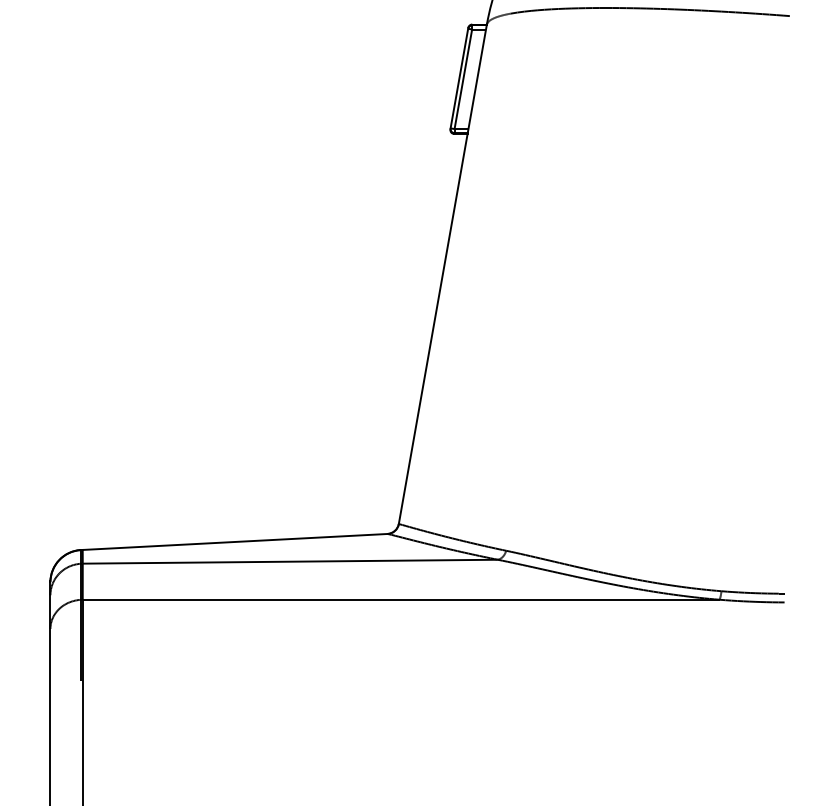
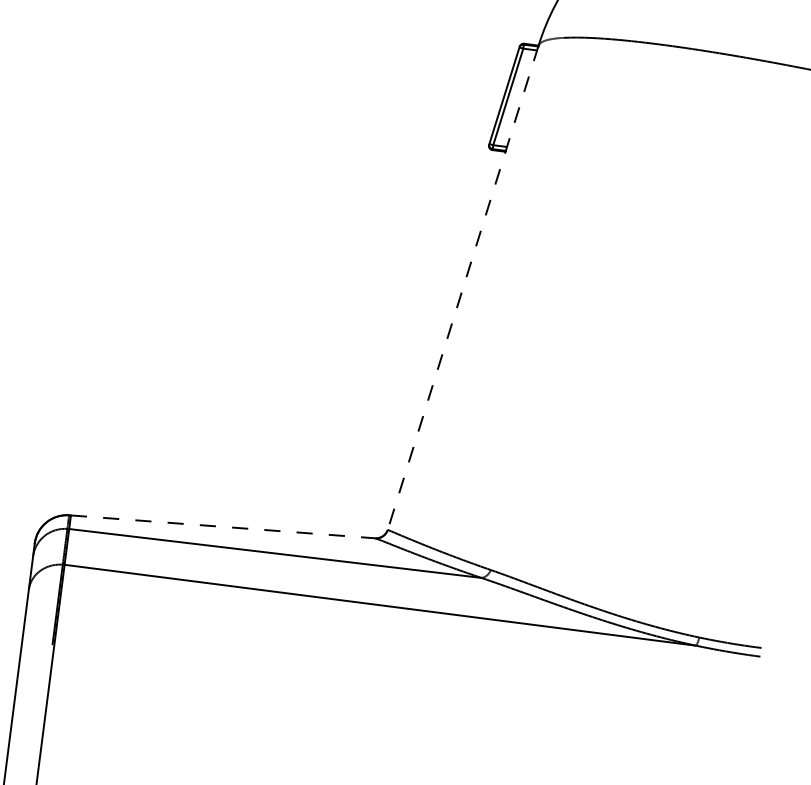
line: (442, 274) -> (462, 287), solid -> dashed
line: (235, 541) -> (223, 526), solid -> dashed

